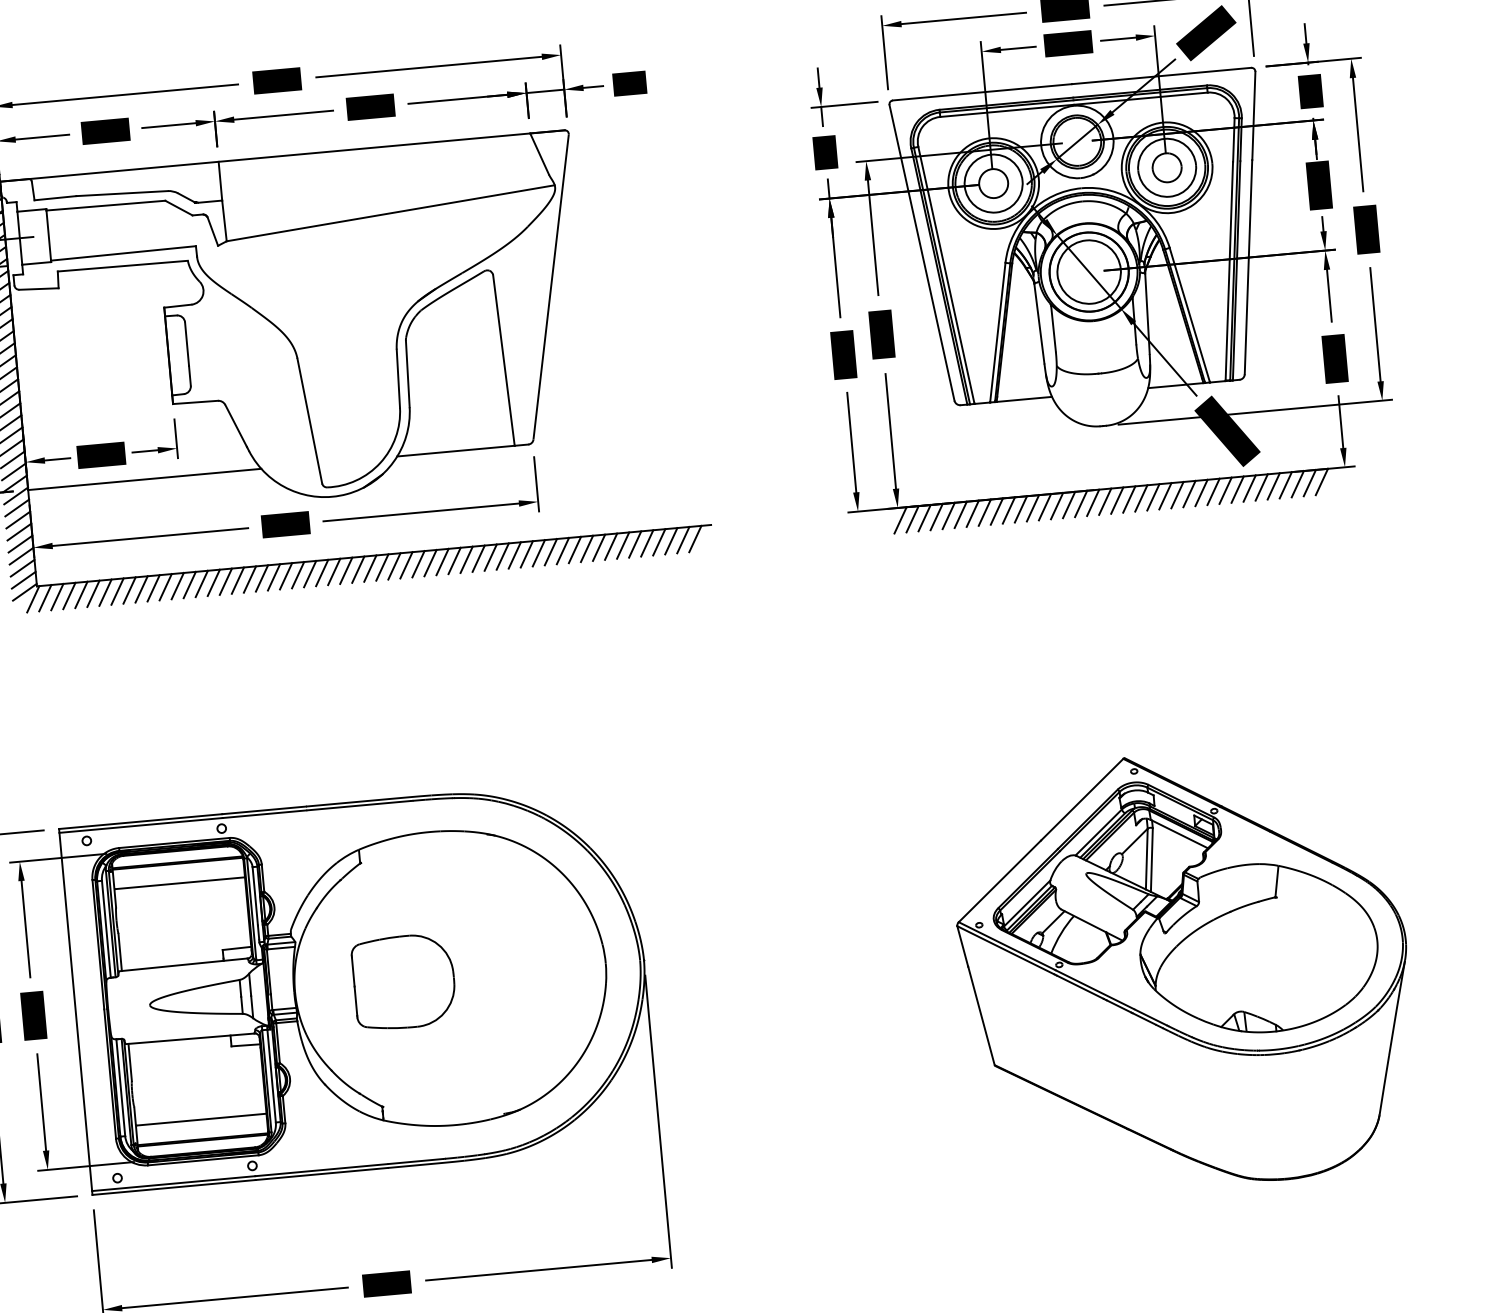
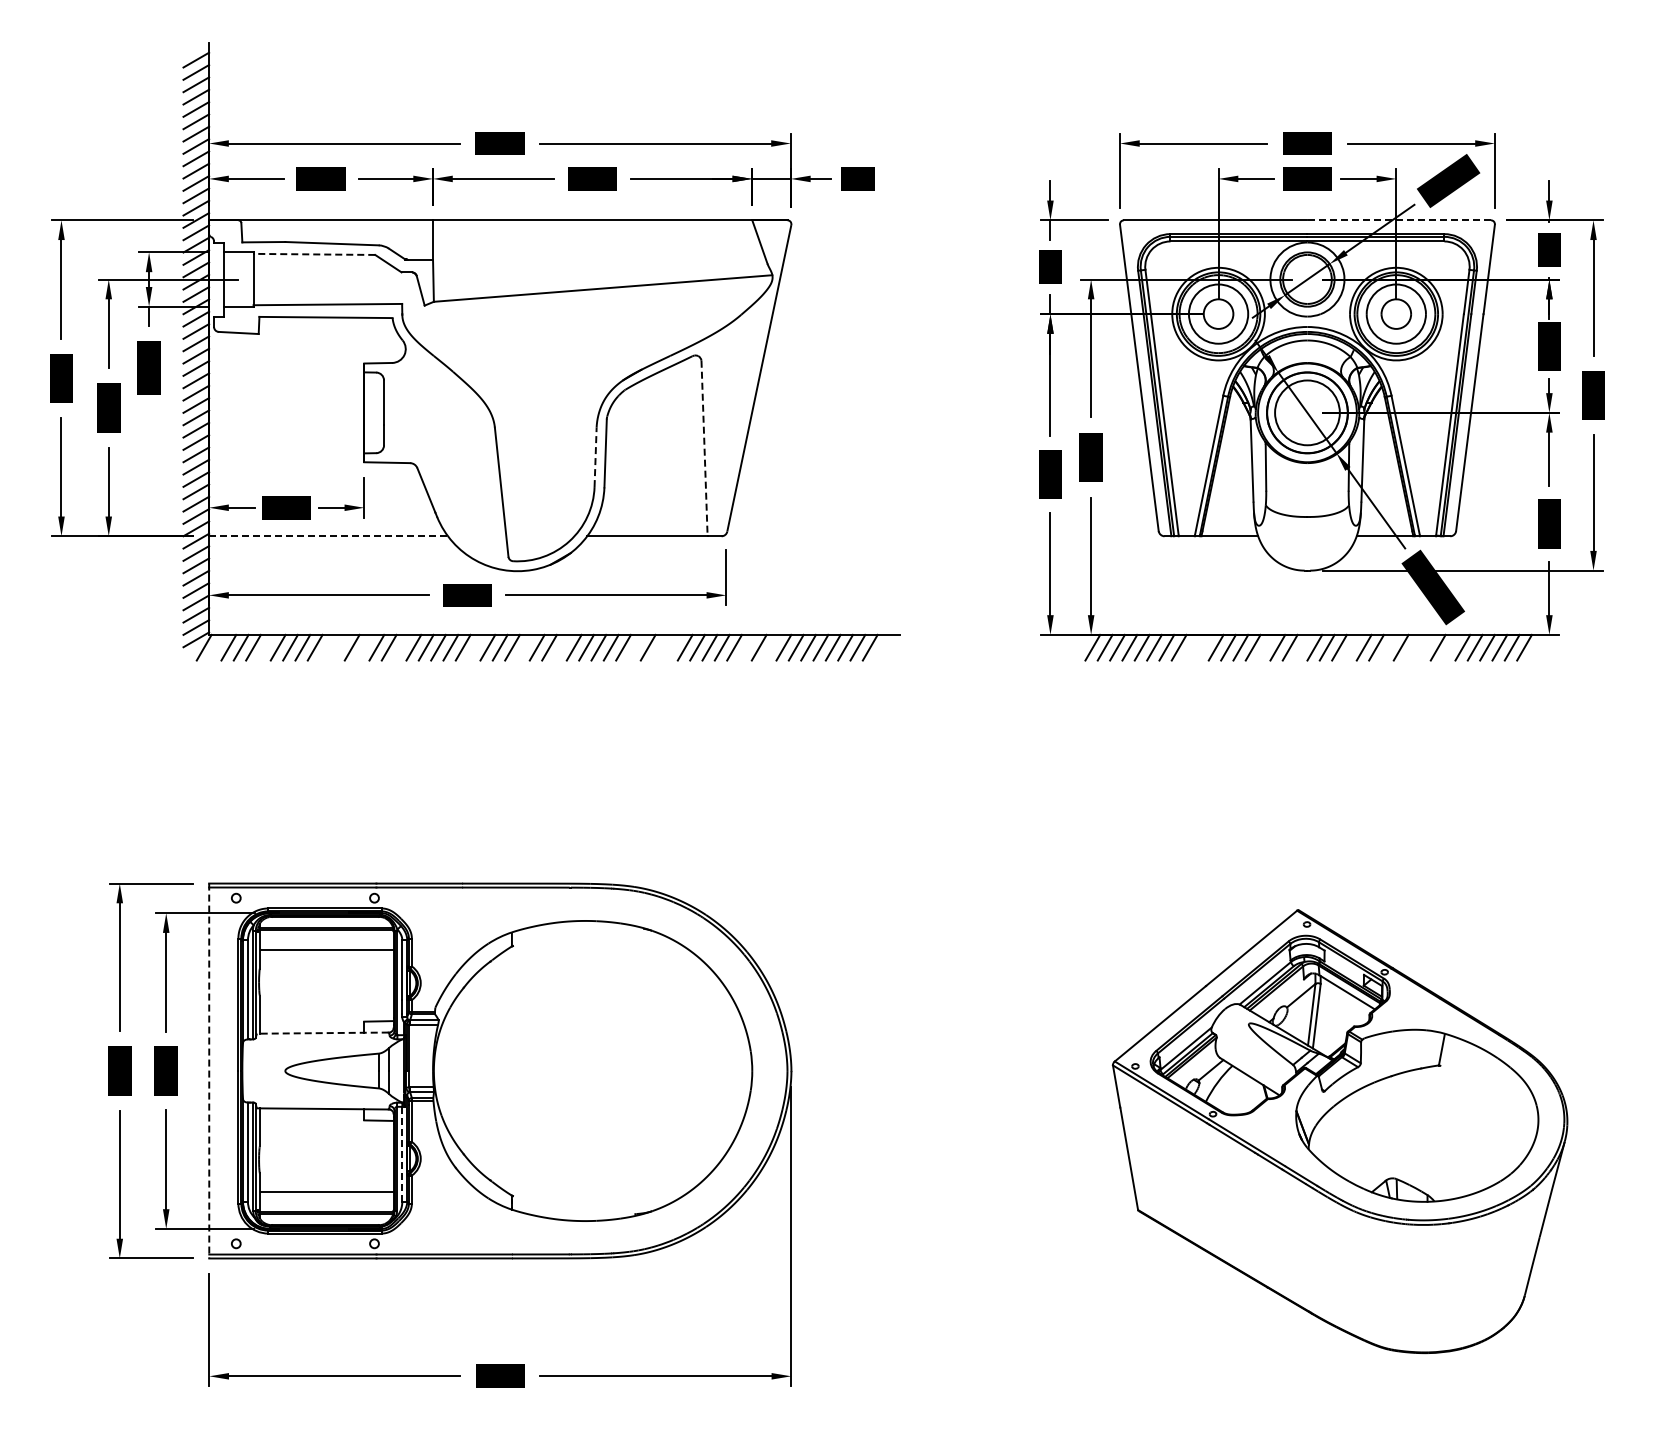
line: (1161, 76) -> (1399, 220), solid -> dashed
line: (106, 205) -> (314, 254), solid -> dashed
line: (503, 360) -> (704, 448), solid -> dashed
line: (398, 378) -> (595, 457), solid -> dashed
line: (145, 479) -> (329, 536), solid -> dashed
line: (1249, 488) -> (1450, 647), removed
line: (1225, 490) -> (1425, 647), removed
line: (1213, 491) -> (1413, 647), removed
line: (1189, 493) -> (1388, 647), removed
line: (1152, 497) -> (1351, 647), removed
line: (1105, 501) -> (1302, 647), removed
line: (1069, 504) -> (1265, 647), removed
line: (1008, 510) -> (1203, 647), removed
line: (996, 511) -> (1191, 647), removed
line: (695, 538) -> (882, 647), removed
line: (586, 548) -> (771, 647), removed
line: (562, 550) -> (746, 647), removed
line: (490, 557) -> (672, 647), removed
line: (478, 558) -> (660, 647), removed
line: (454, 560) -> (635, 647), removed
line: (381, 567) -> (561, 647), removed
line: (345, 570) -> (524, 647), removed
line: (298, 574) -> (475, 647), removed
line: (225, 581) -> (401, 647), removed
line: (189, 584) -> (364, 647), removed
line: (165, 587) -> (339, 647), removed
line: (153, 588) -> (327, 647), removed
line: (93, 593) -> (265, 647), removed
line: (45, 597) -> (216, 647), removed
line: (183, 965) -> (323, 1033), solid -> dashed
part: (403, 981) -> (545, 1070), removed
line: (76, 1012) -> (209, 1071), solid -> dashed
line: (271, 1075) -> (402, 1153), solid -> dashed

